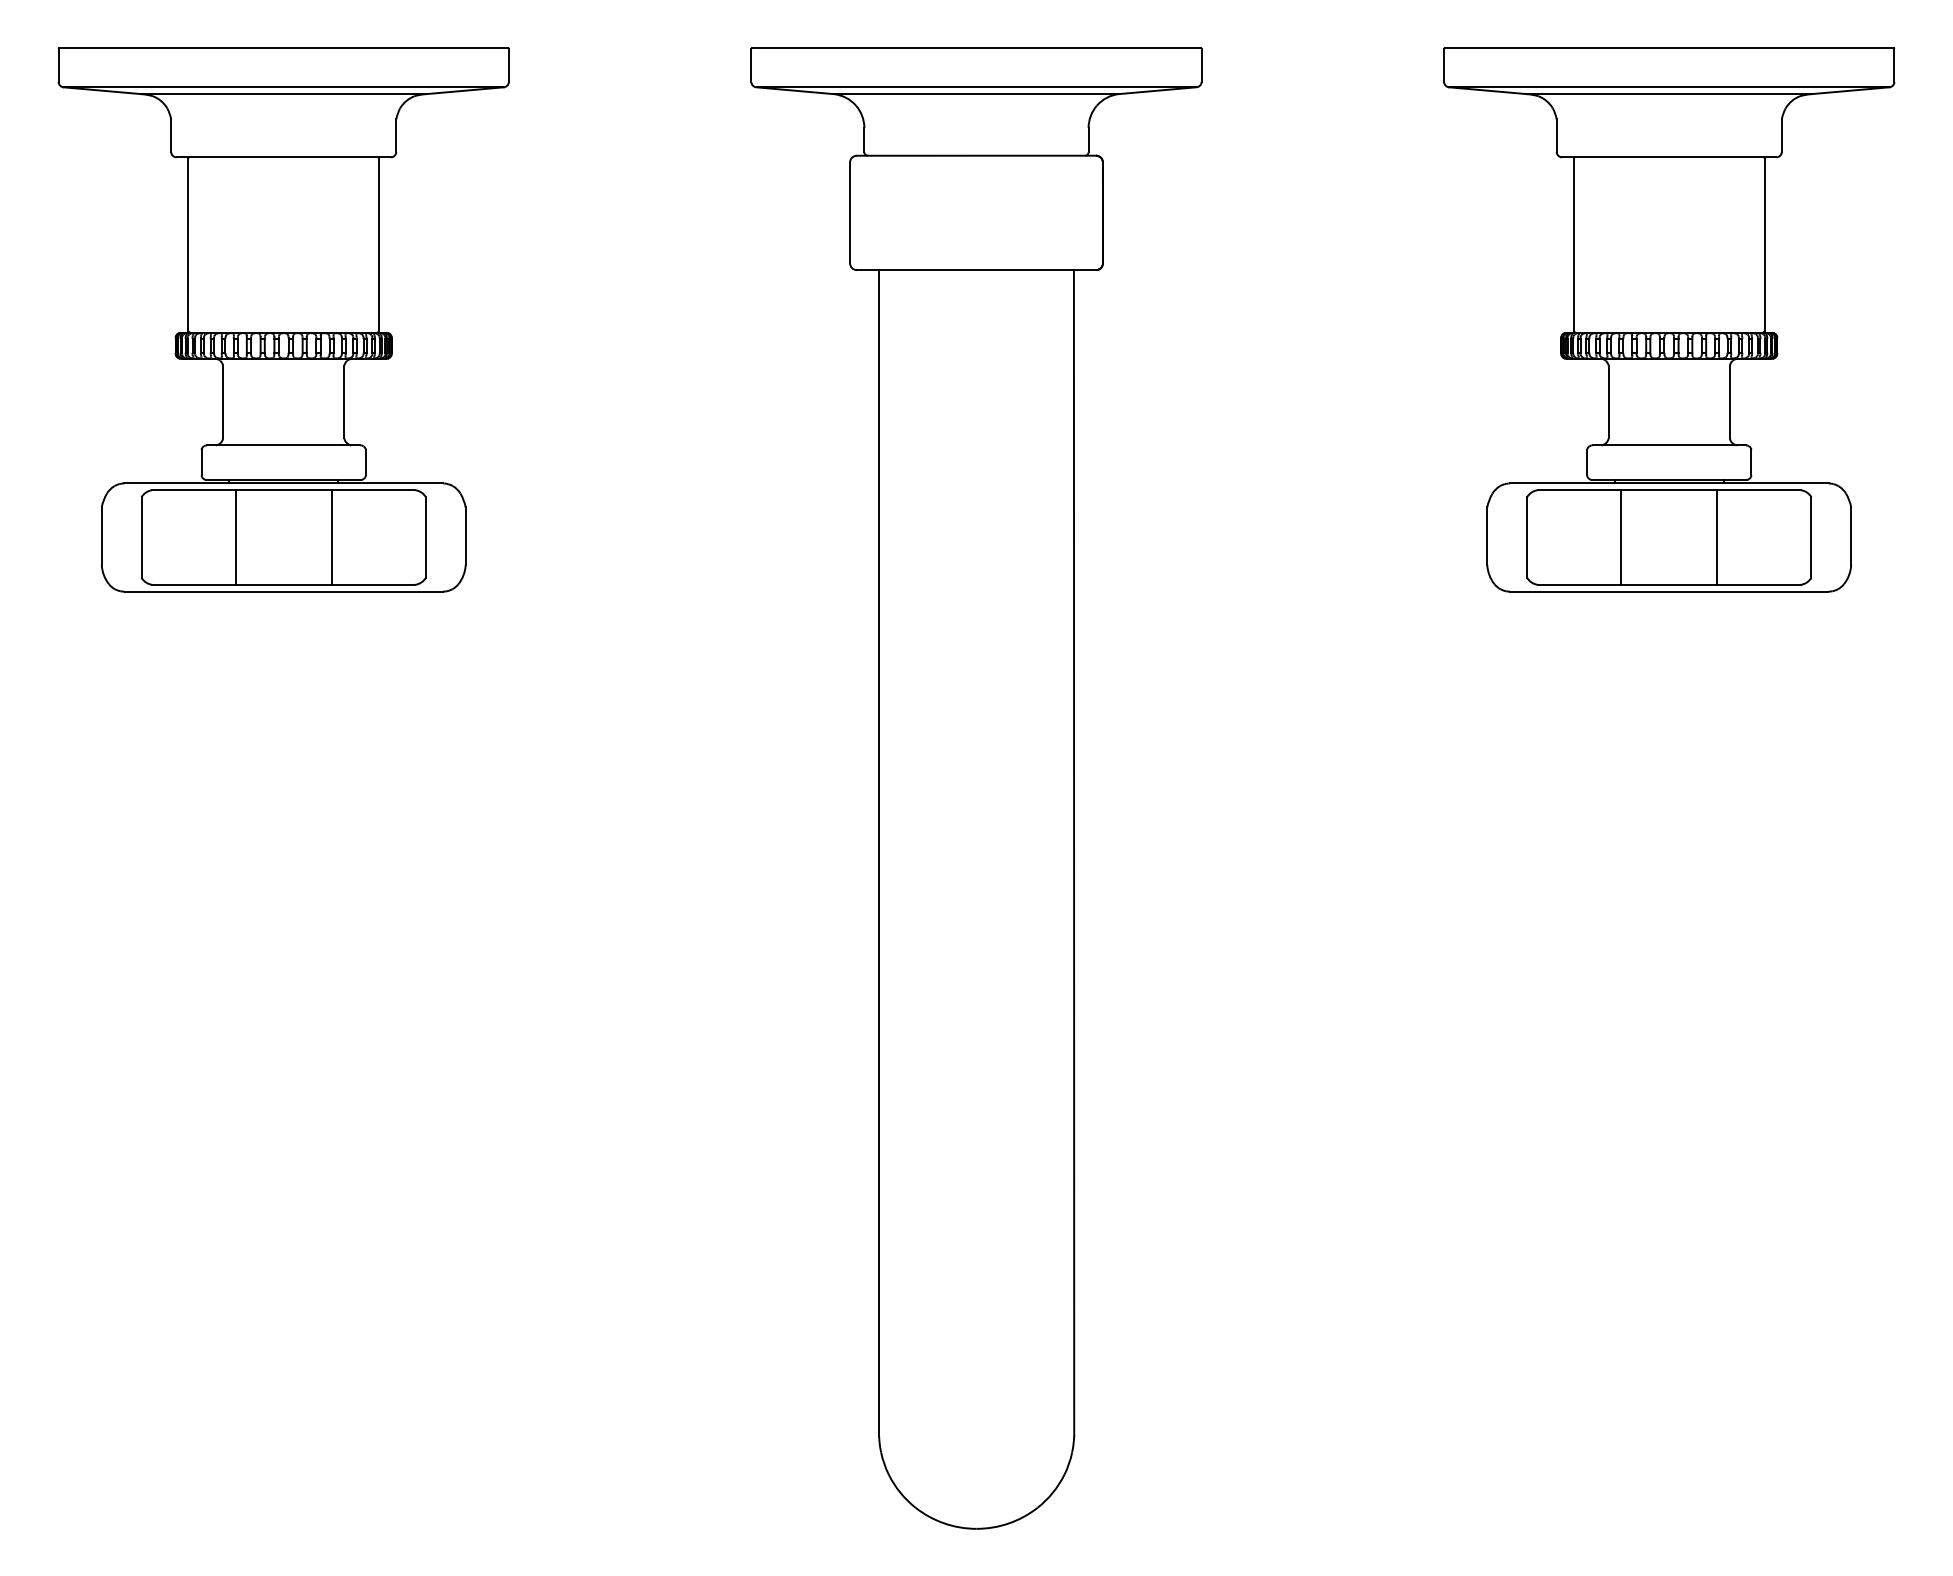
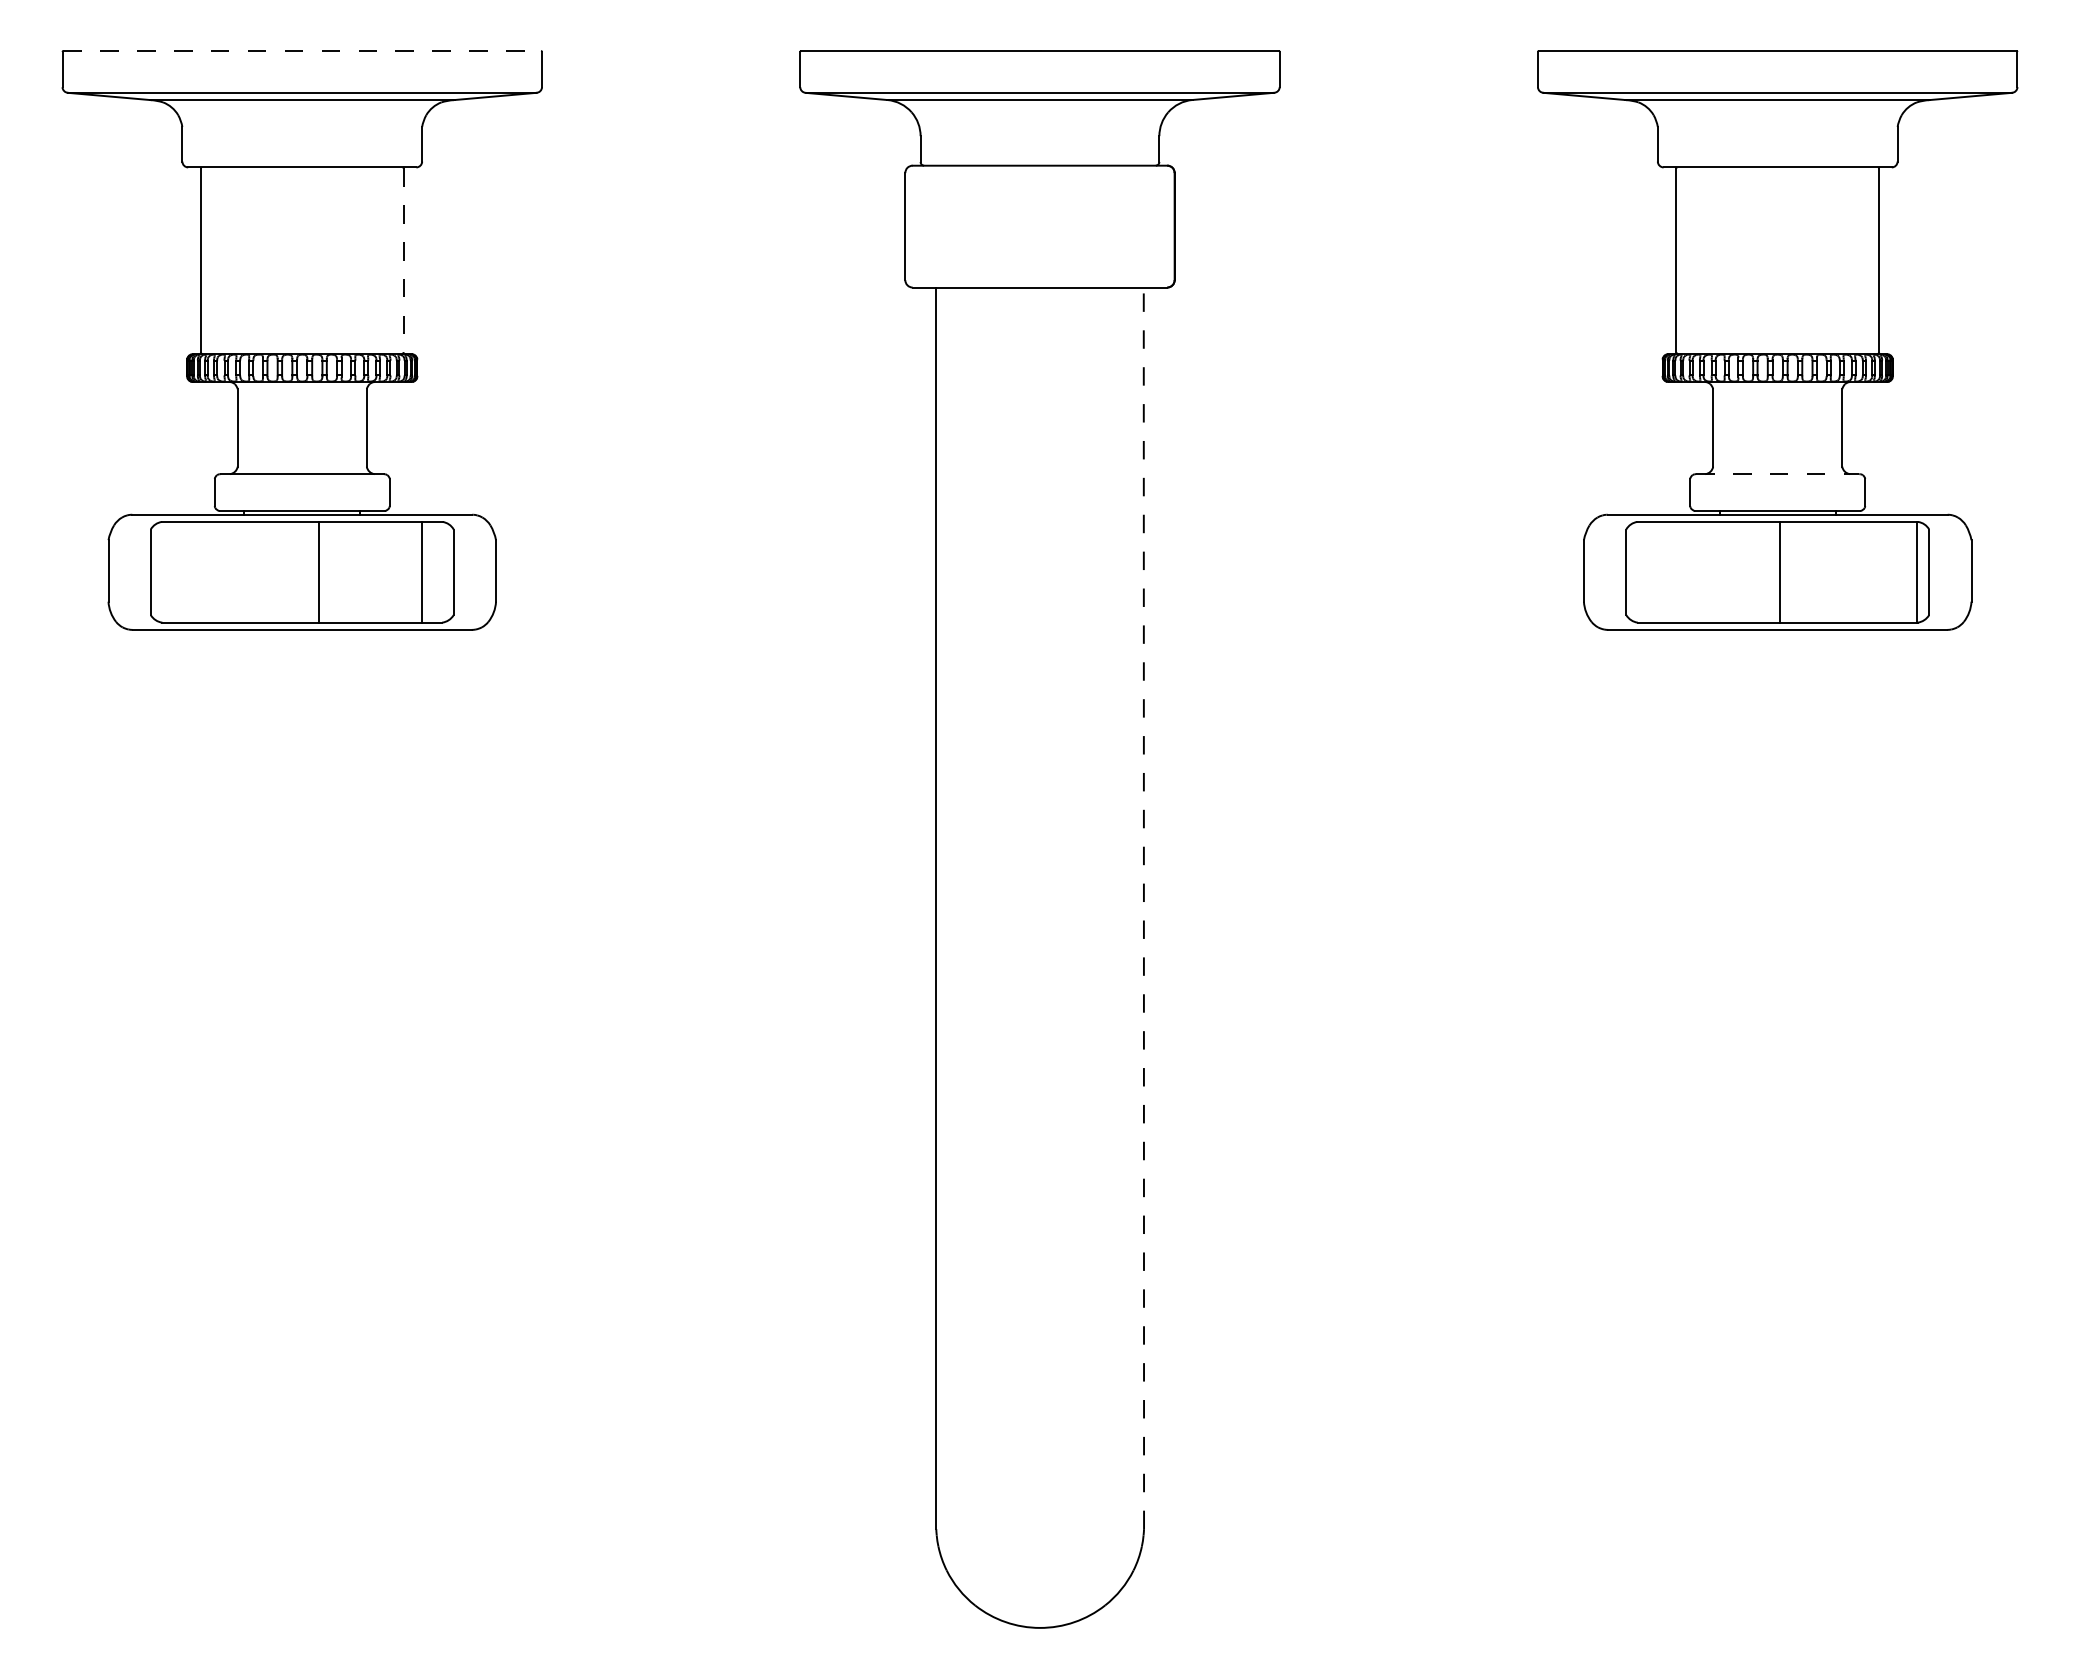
line: (284, 47) -> (303, 50), solid -> dashed
line: (378, 245) -> (403, 261), solid -> dashed
line: (1669, 445) -> (1777, 474), solid -> dashed
line: (235, 537) -> (319, 572), moved
line: (331, 537) -> (421, 572), moved
line: (1621, 537) -> (1780, 572), moved
line: (1717, 537) -> (1917, 572), moved
line: (1074, 853) -> (1144, 908), solid -> dashed

